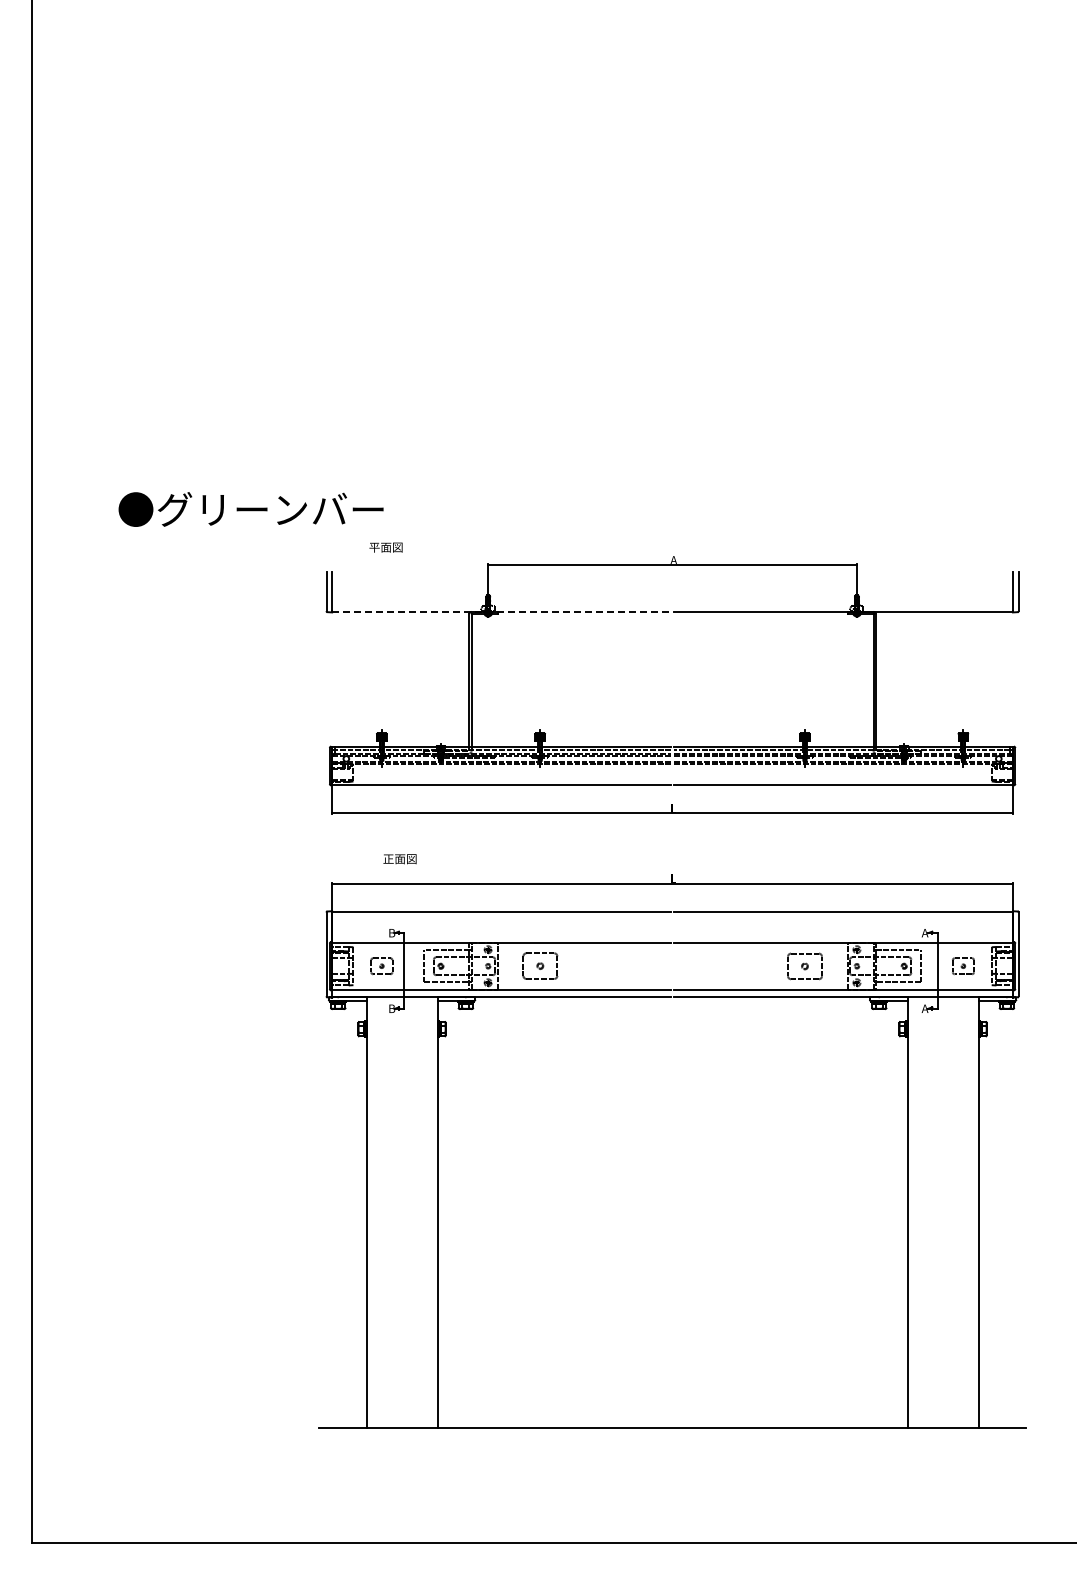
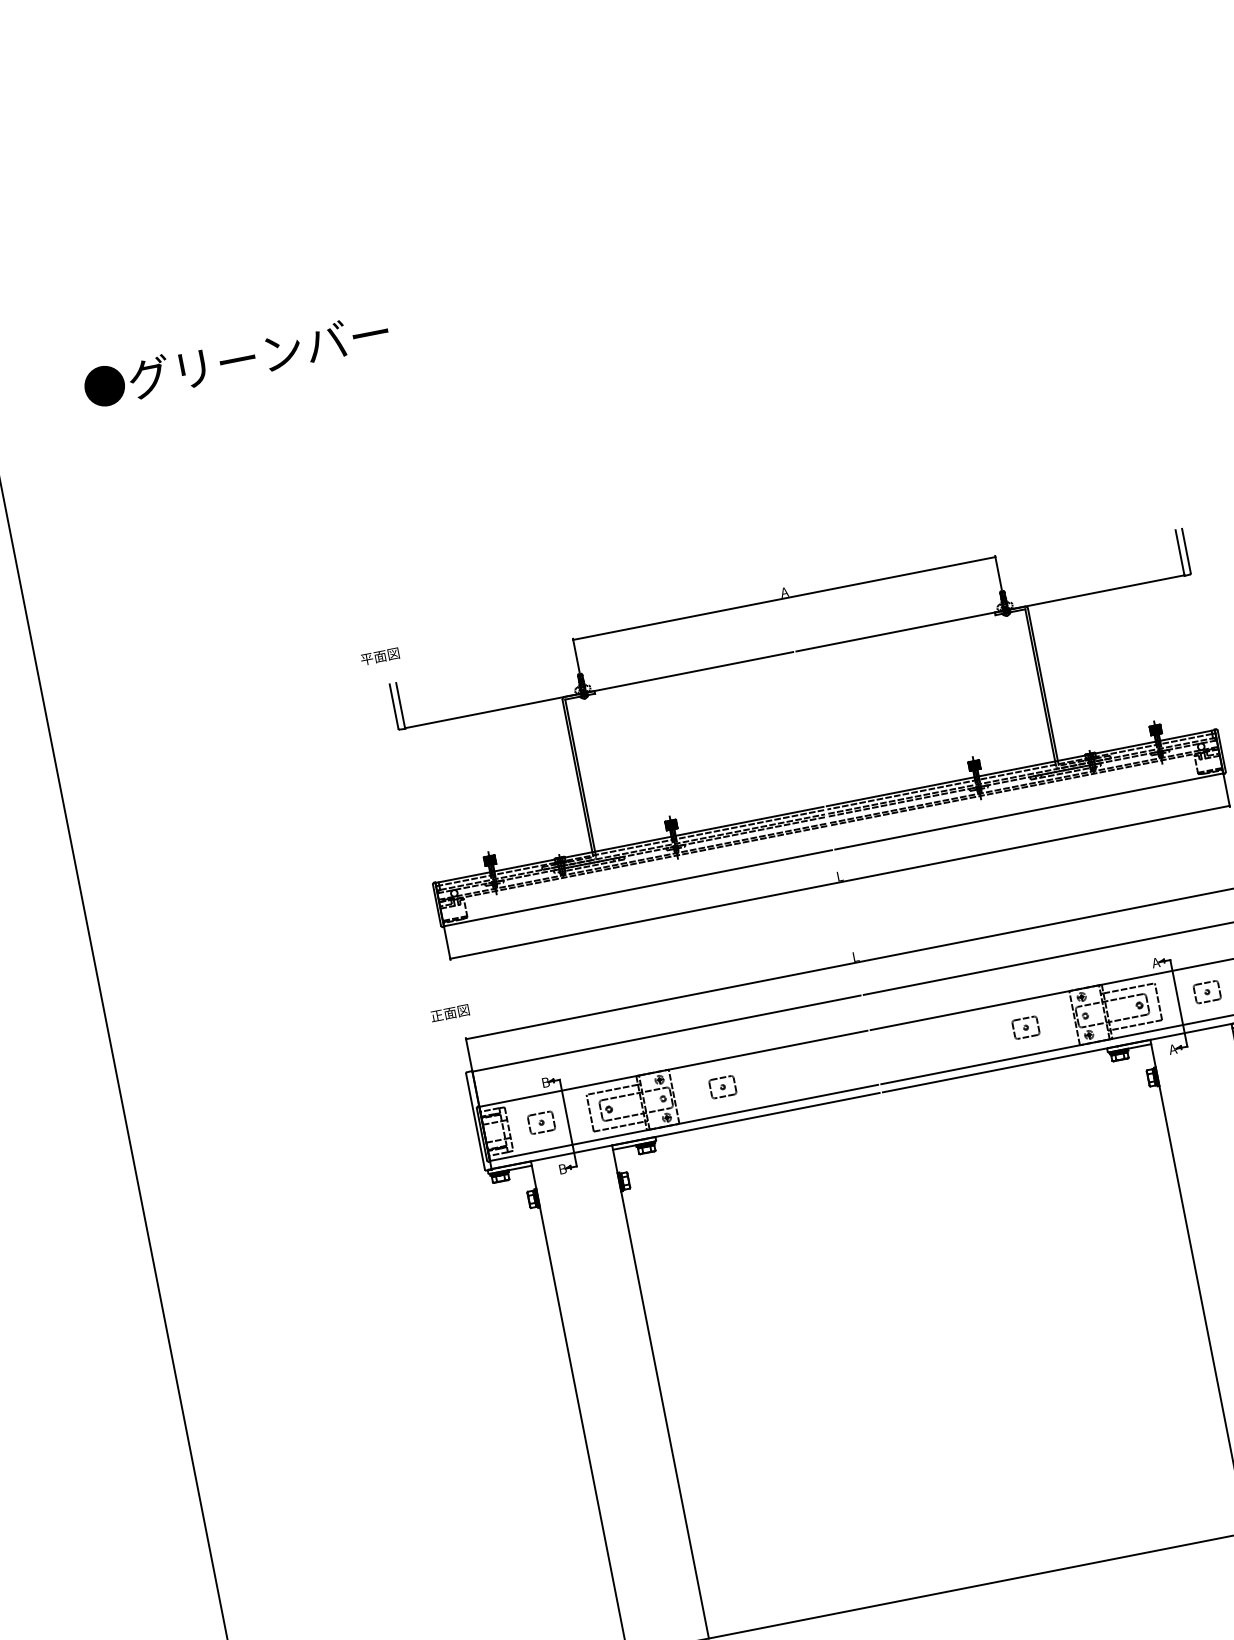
text: (250, 509) -> (235, 360), moved
text: (385, 547) -> (379, 656), moved
line: (502, 611) -> (599, 689), dashed -> solid
text: (399, 859) -> (449, 1013), moved
part: (804, 965) -> (1025, 1026), size x0.62
part: (539, 966) -> (722, 1087), size x0.62

